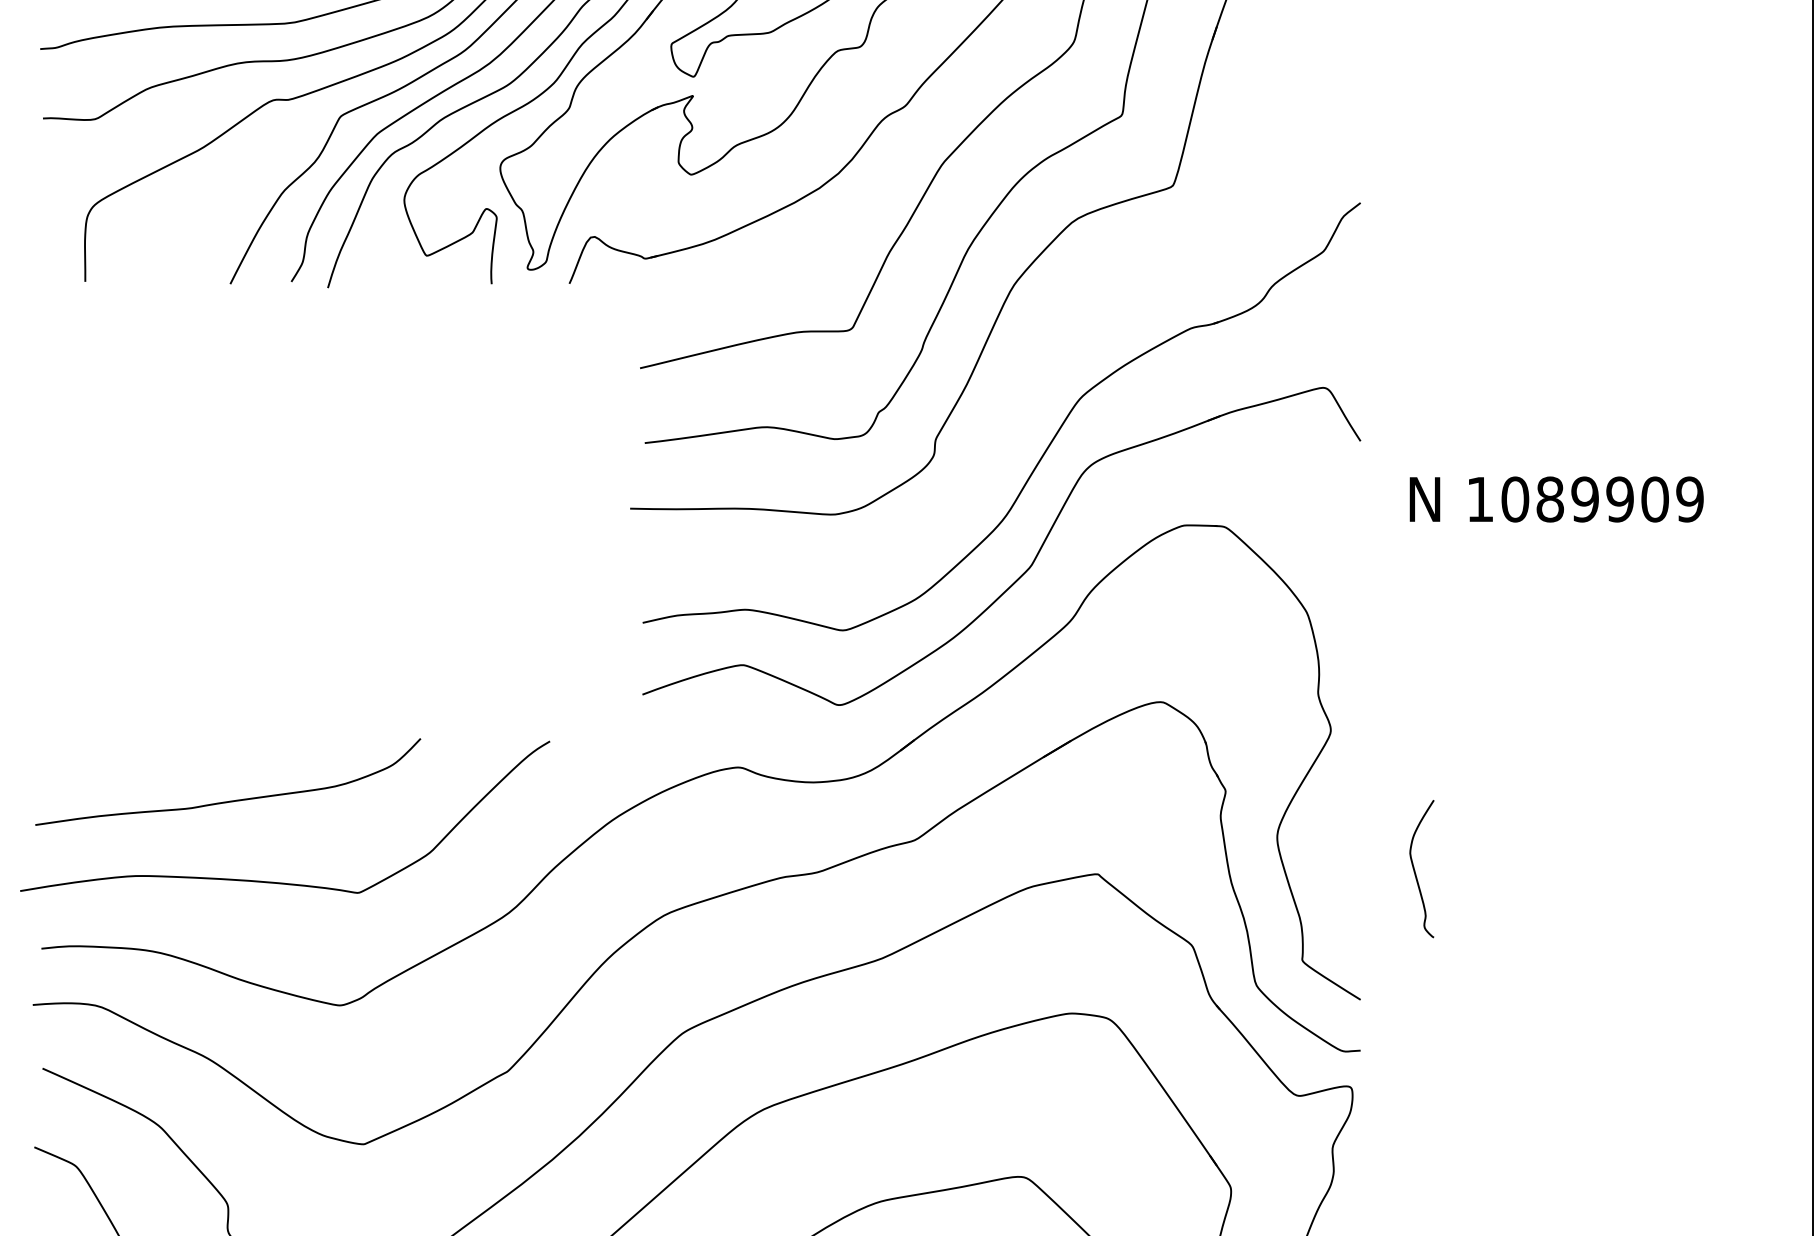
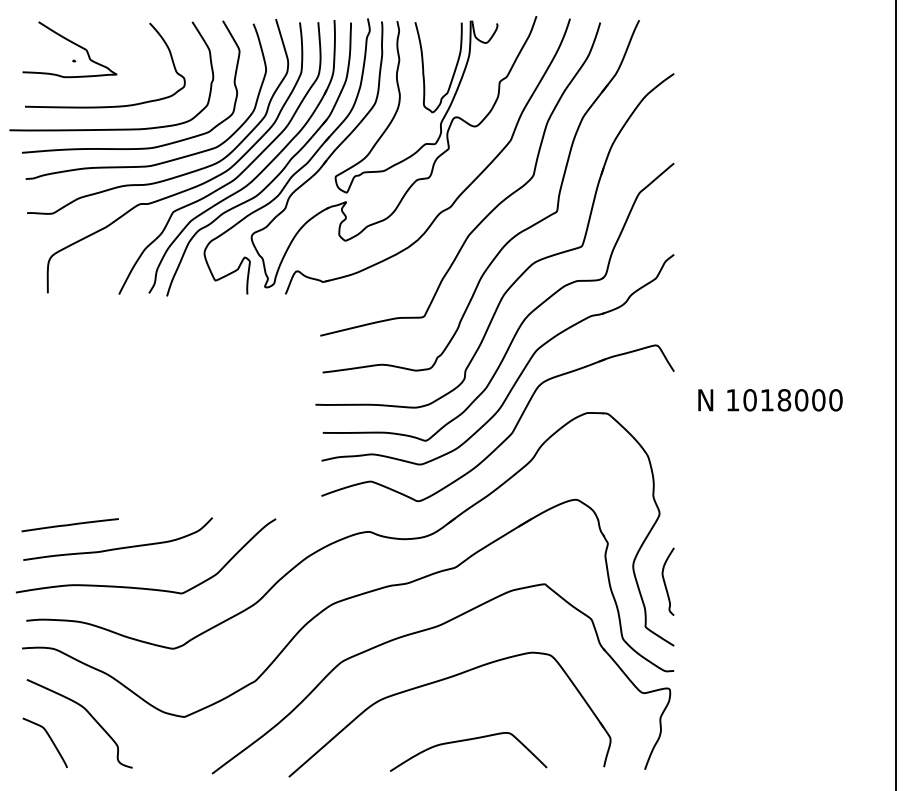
part: (1051, 337) -> (522, 320), added
text: (1619, 499) -> (801, 400), 1089909 -> 1018000
line: (129, 754) -> (69, 525), added
curve: (1416, 868) -> (665, 581), moved

